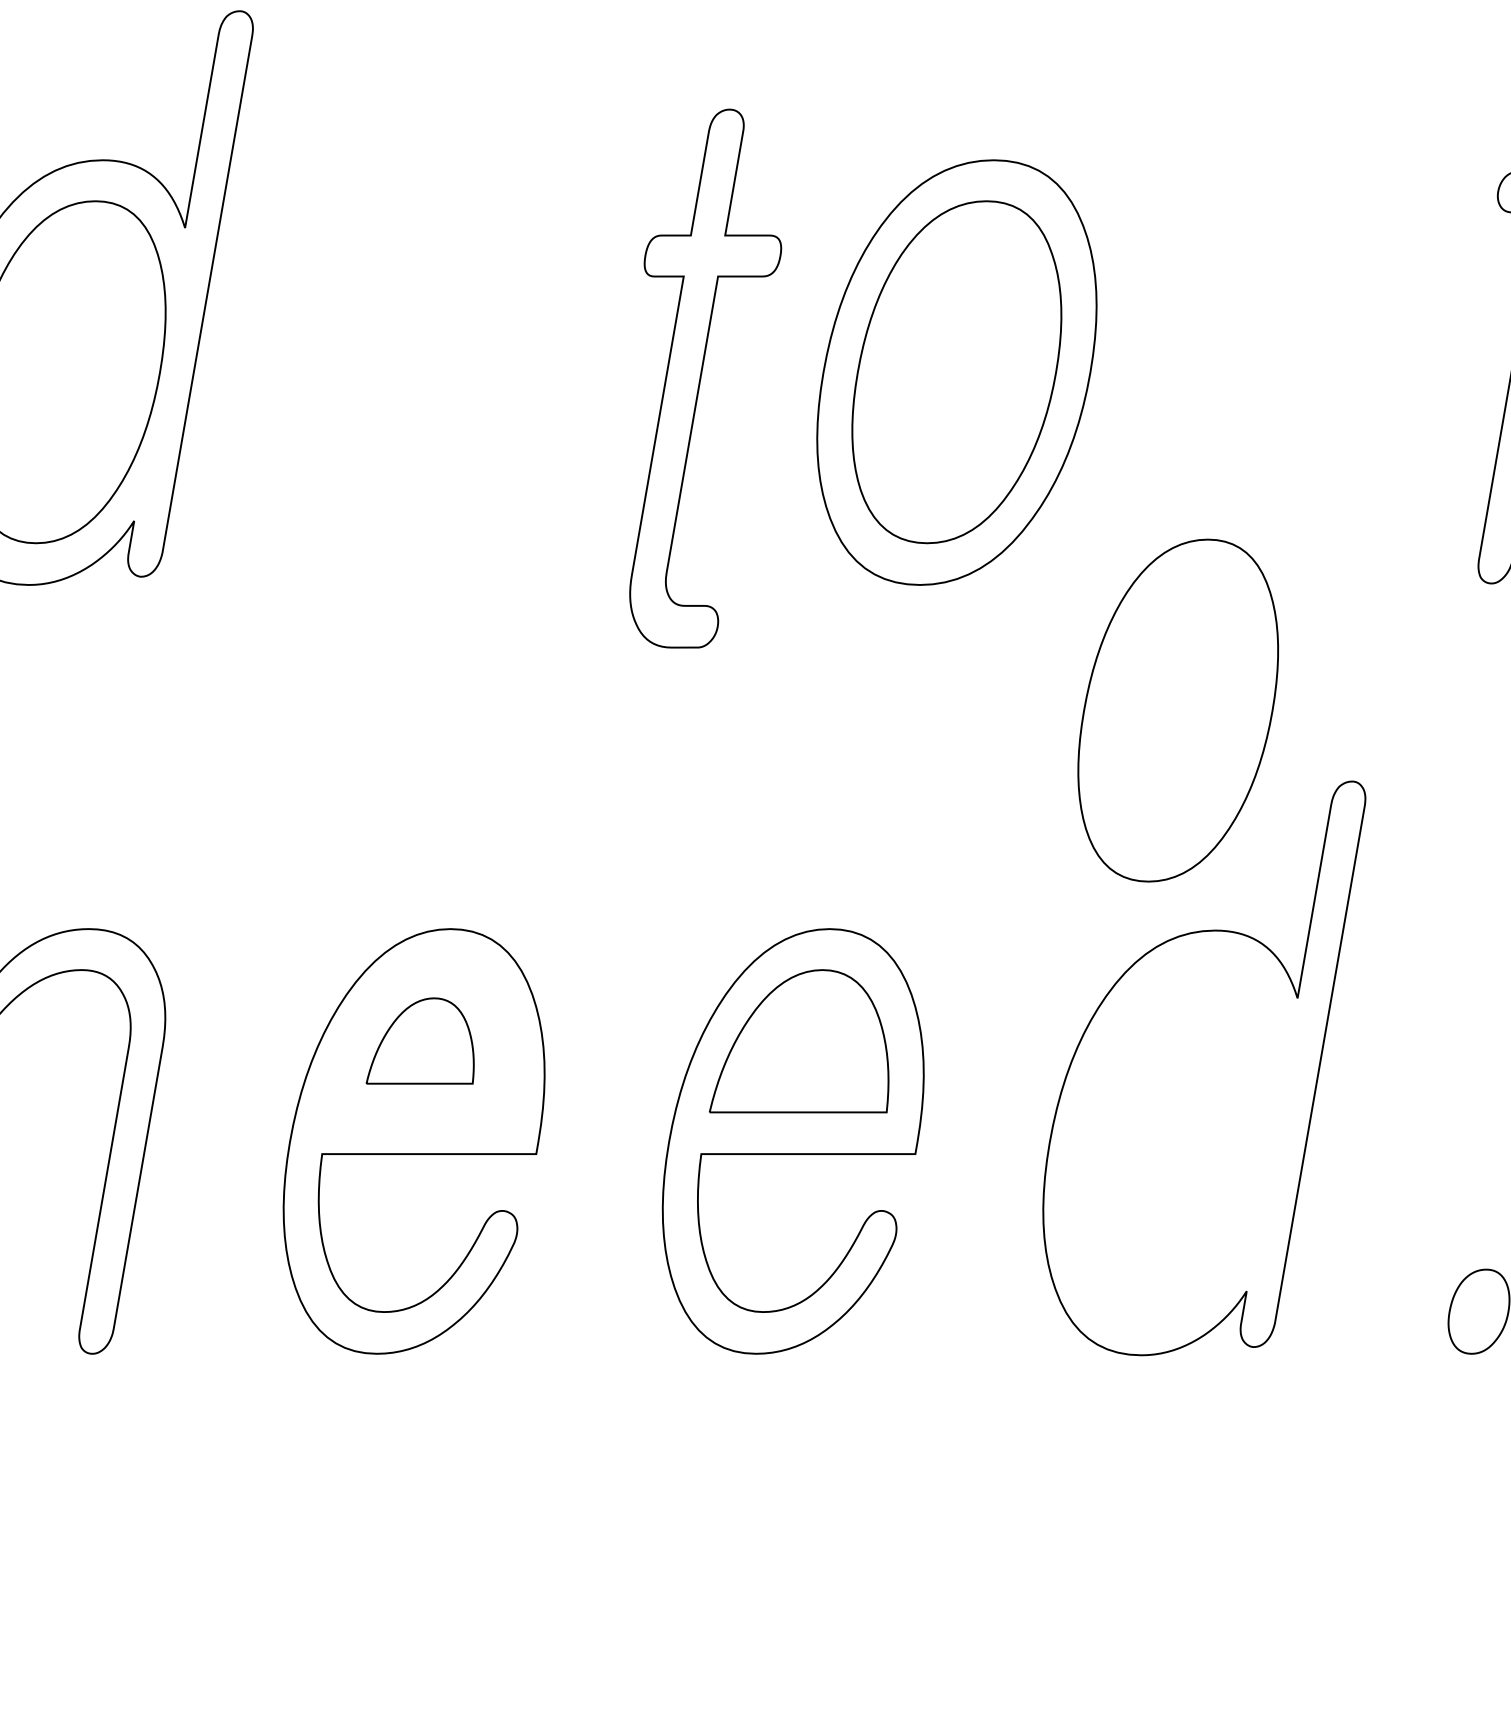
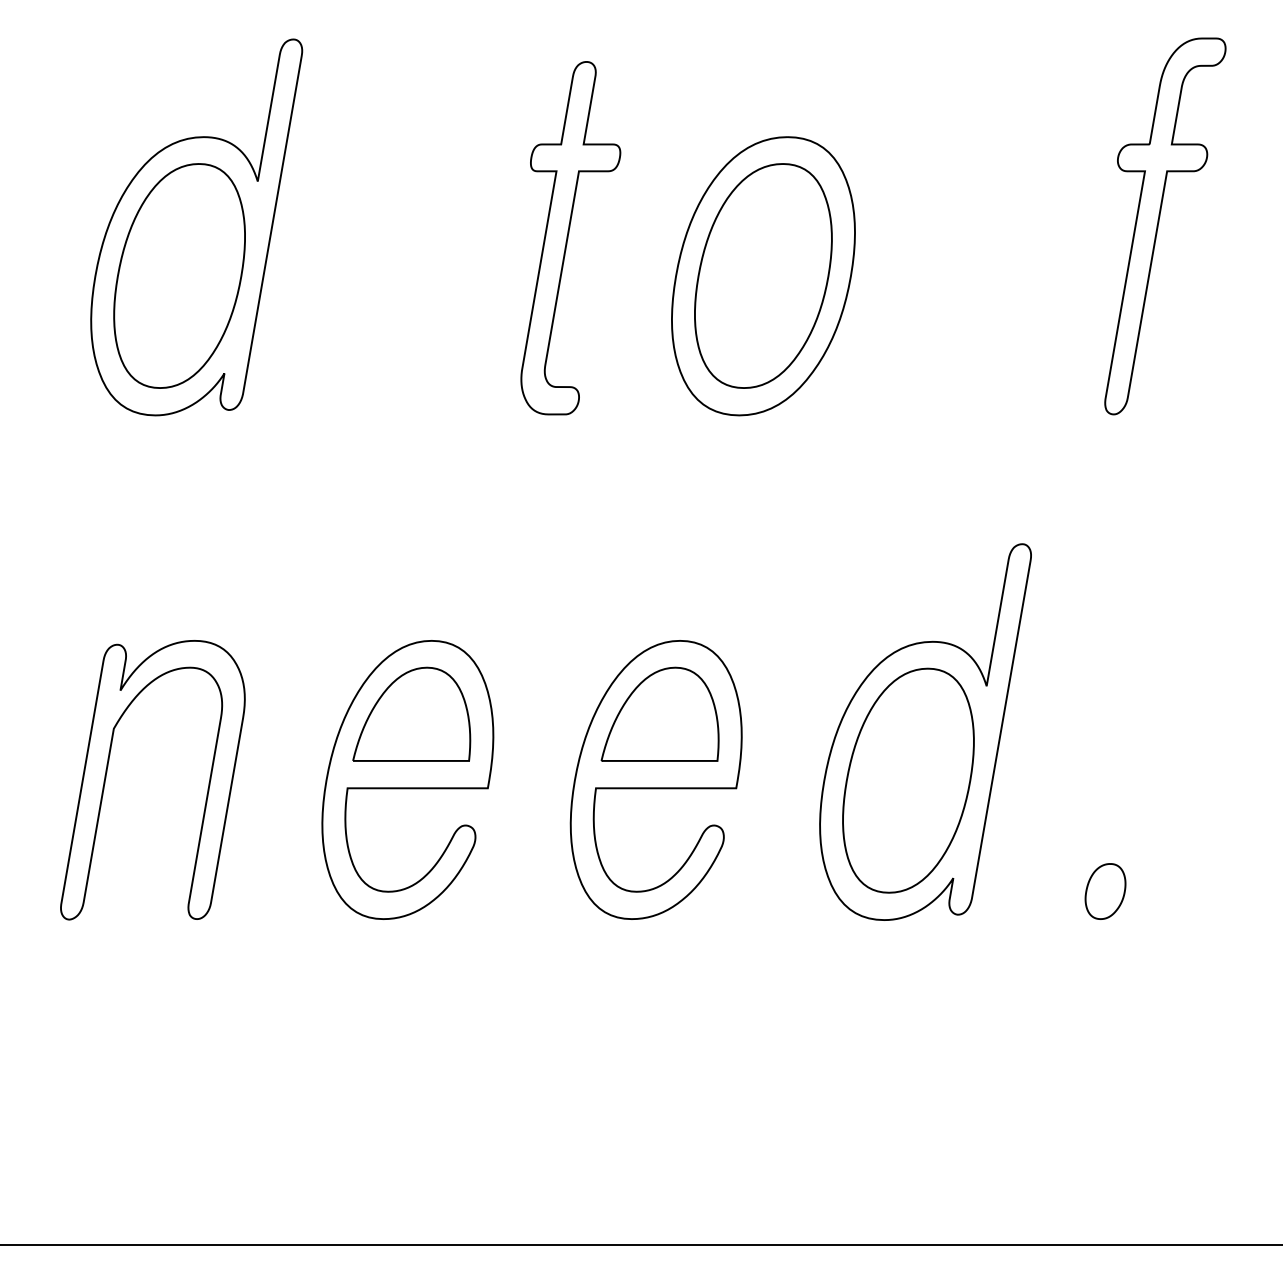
part: (705, 379) -> (570, 238), moved
part: (1178, 710) -> (908, 780), moved
part: (419, 1039) -> (411, 713), size x1.67

